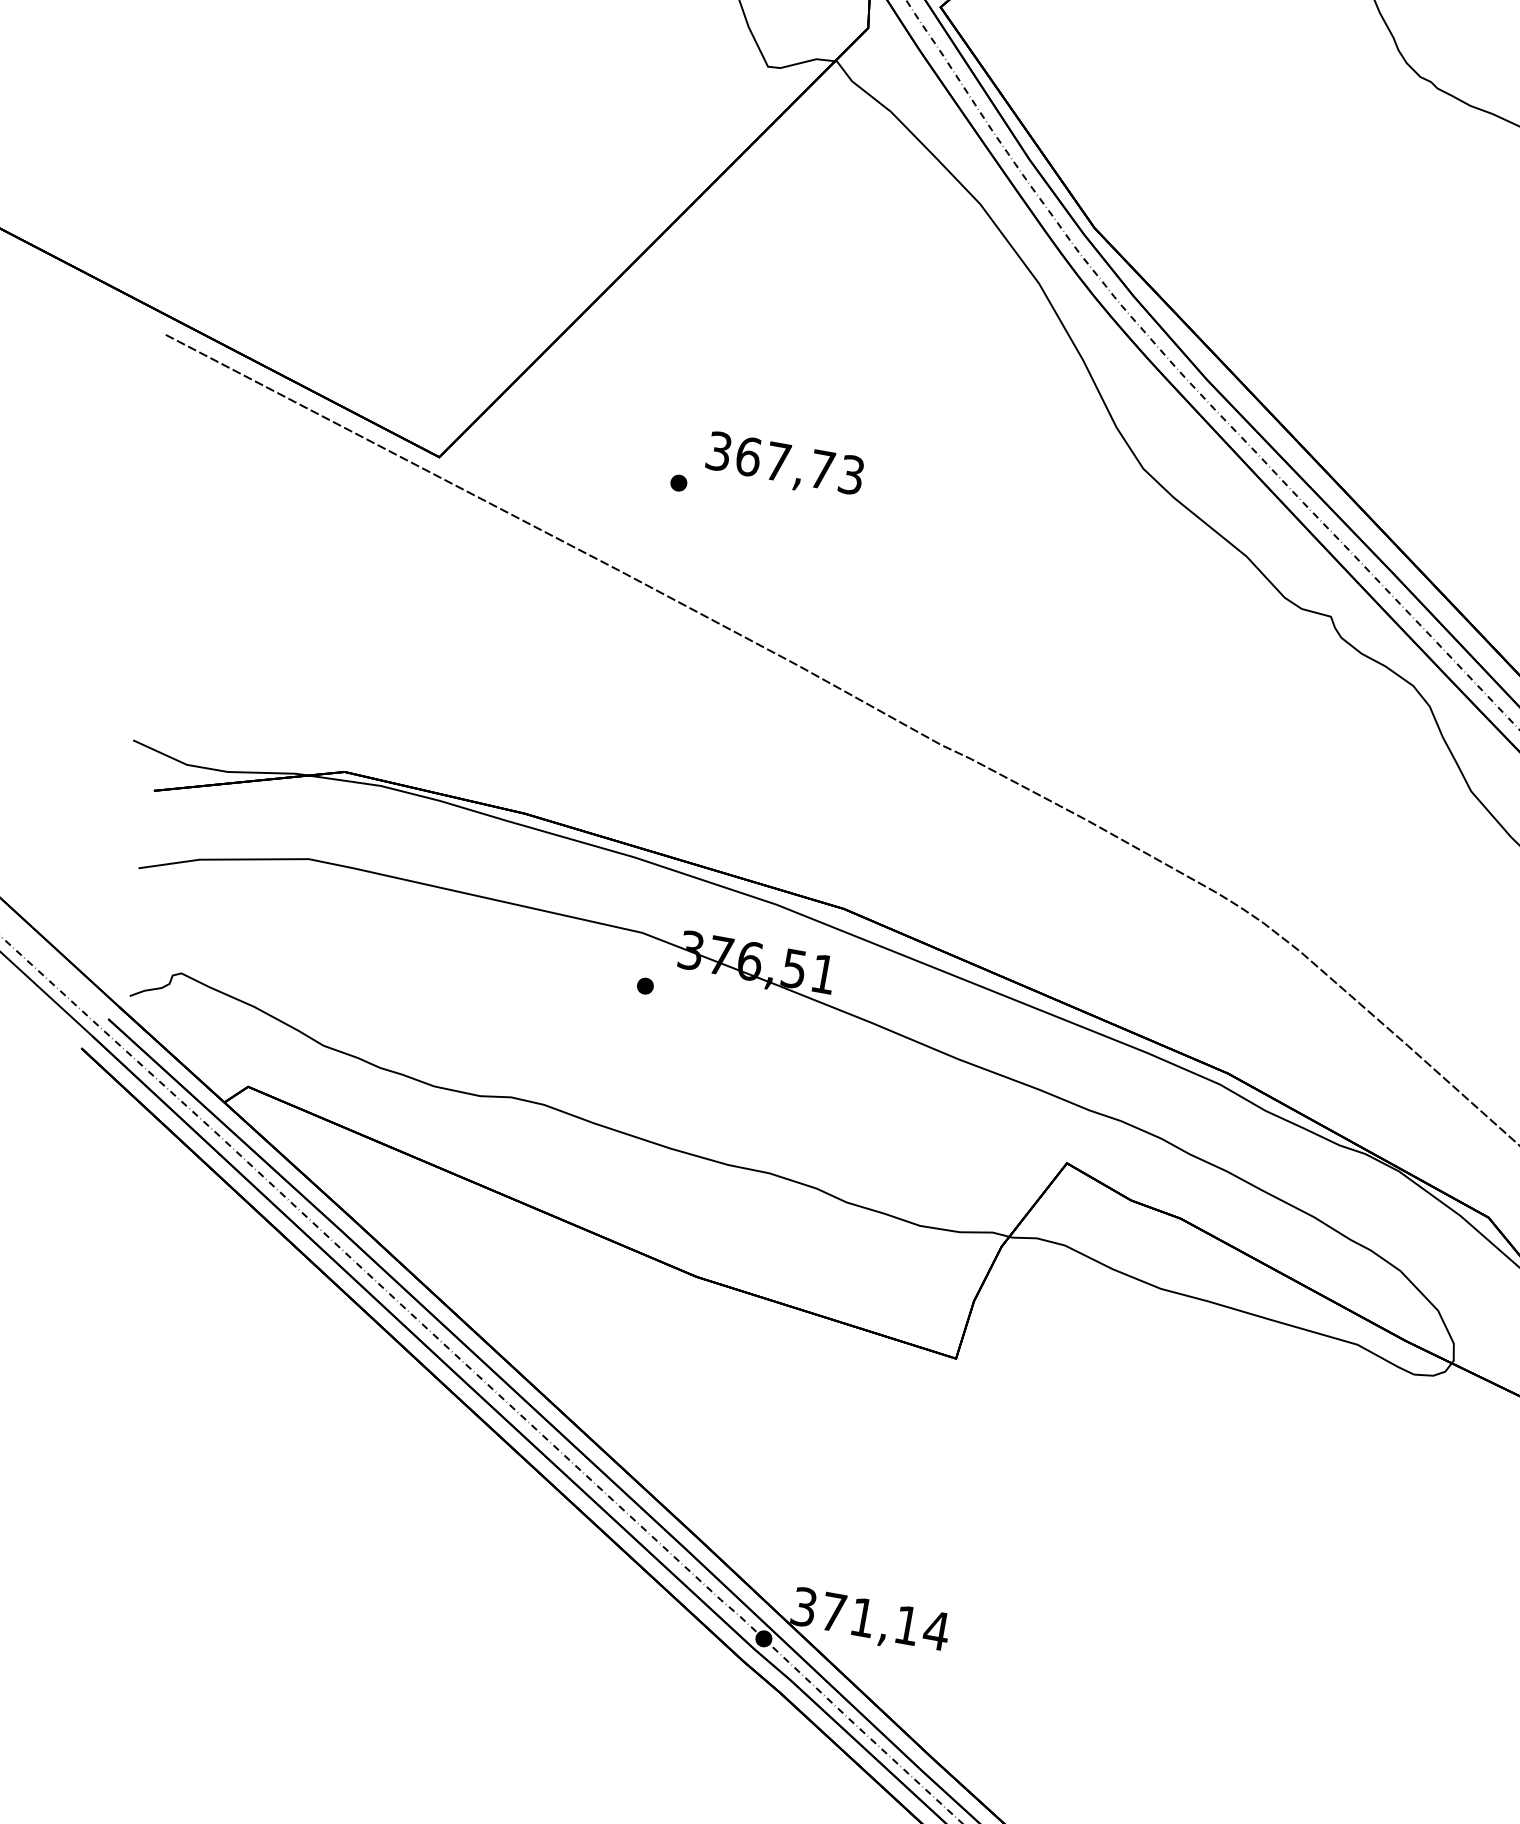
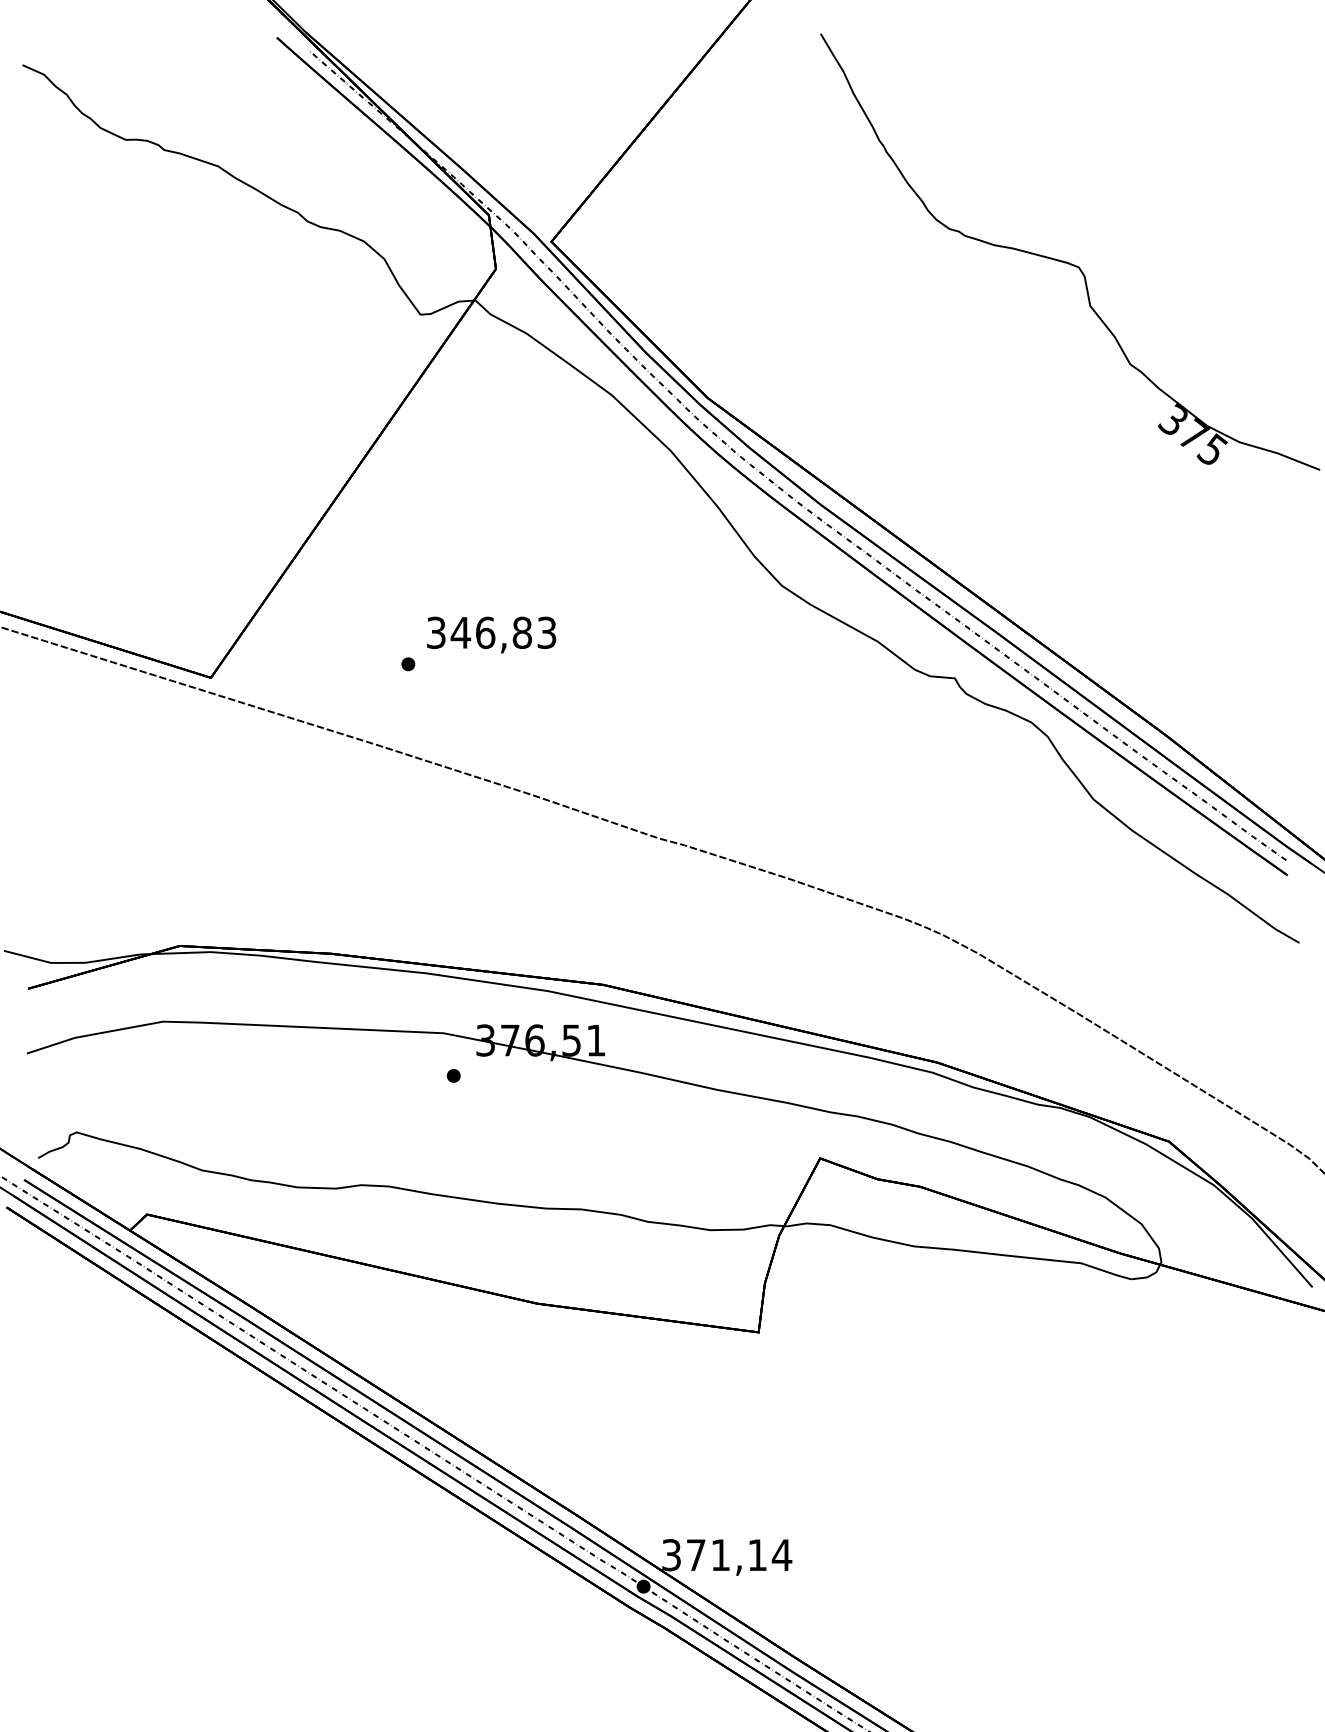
text: (785, 462) -> (491, 632), 367,73 -> 346,83

